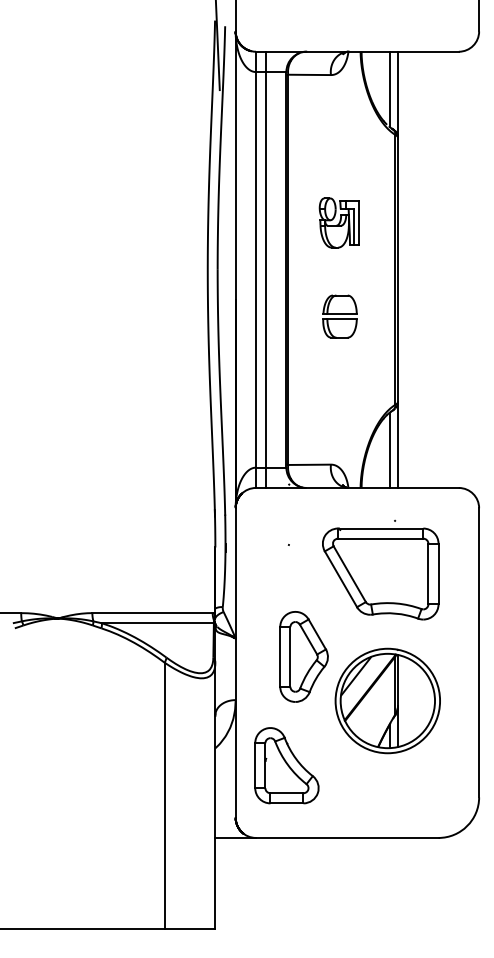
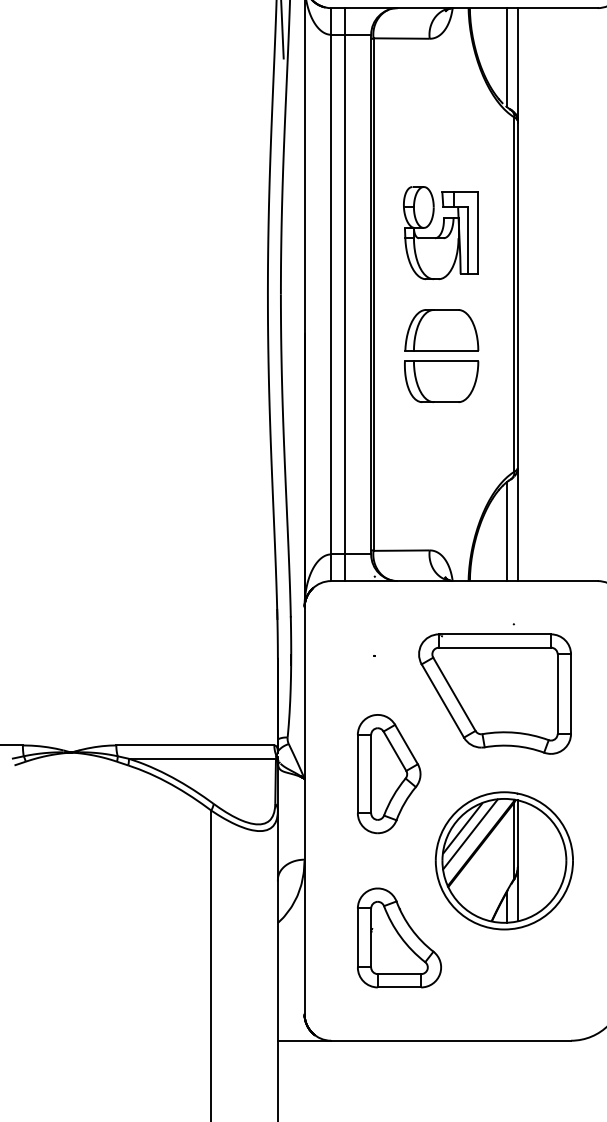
part: (339, 222) -> (440, 232), size x1.43
part: (339, 316) -> (440, 355), size x1.67
part: (303, 656) -> (388, 773), moved
line: (361, 680) -> (469, 833), added
part: (286, 765) -> (398, 937), moved

